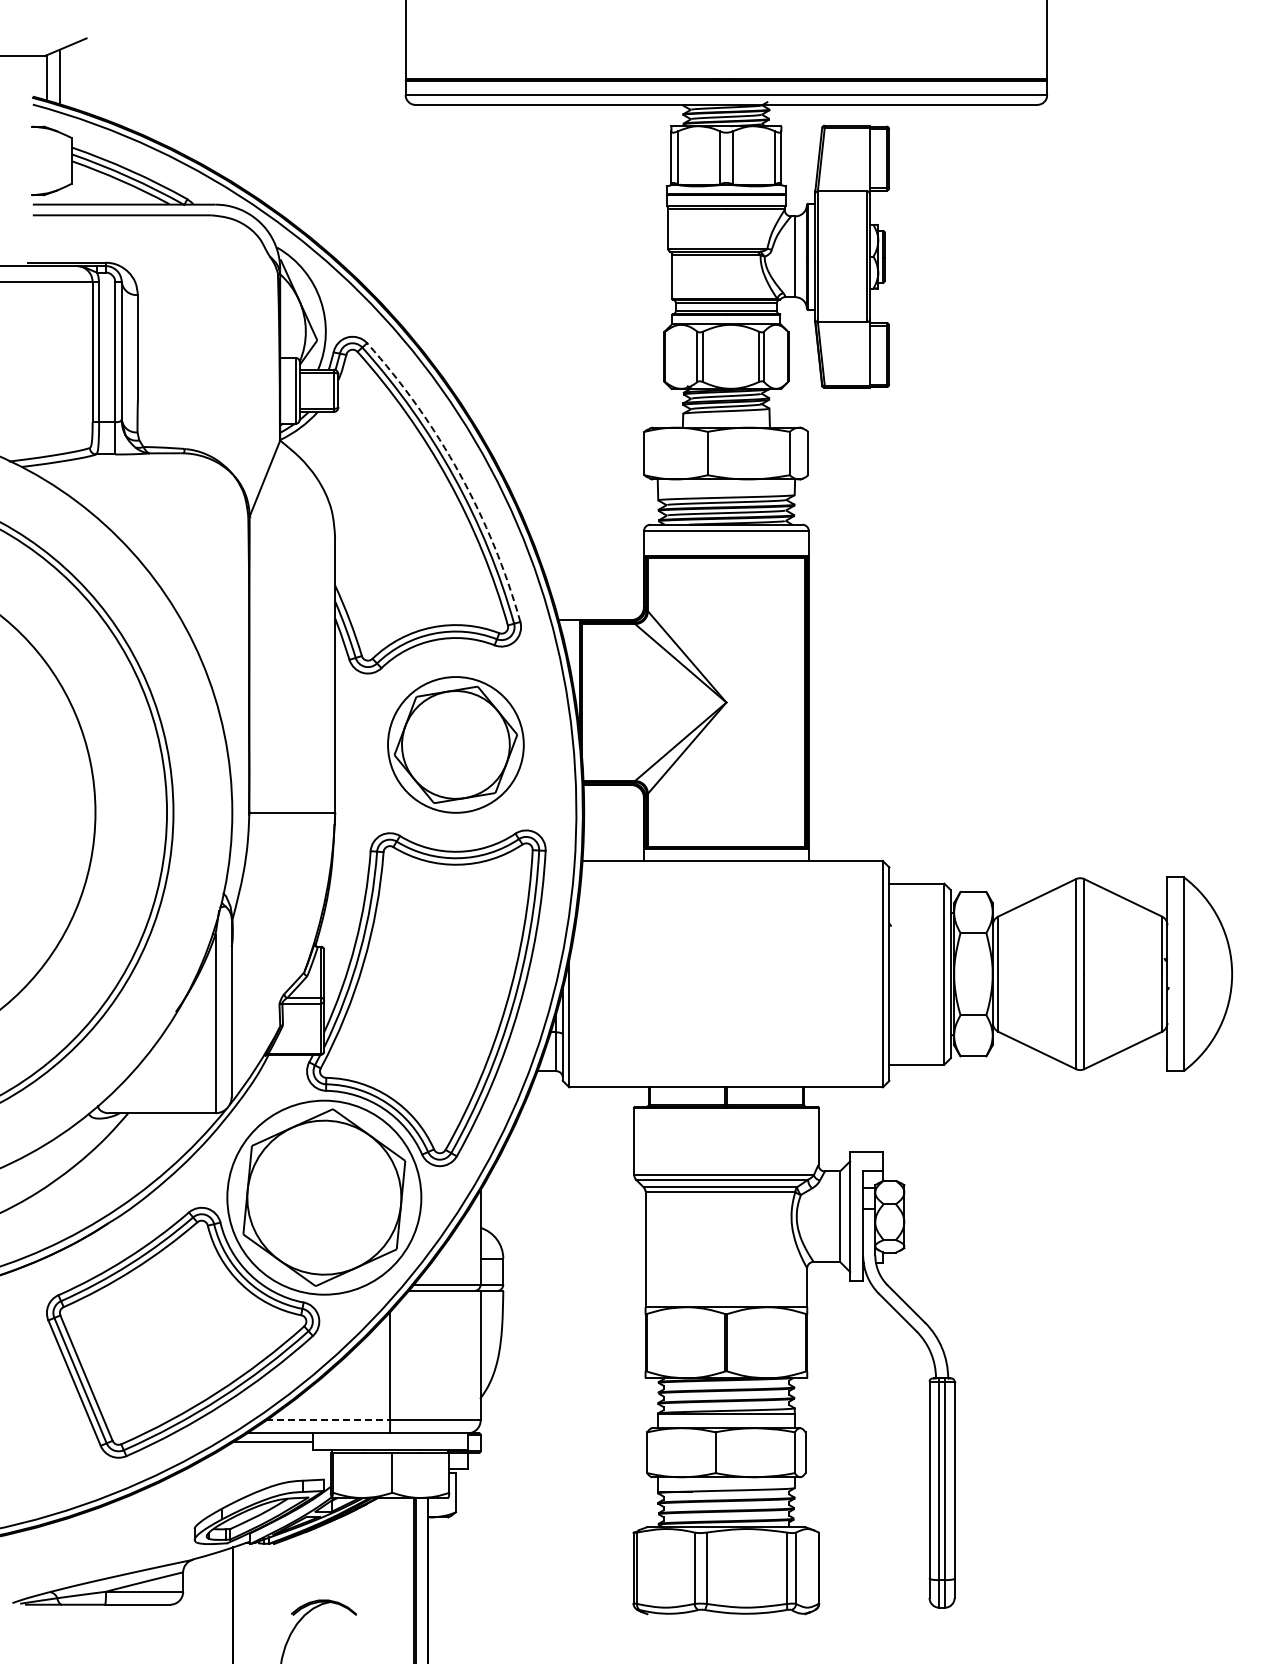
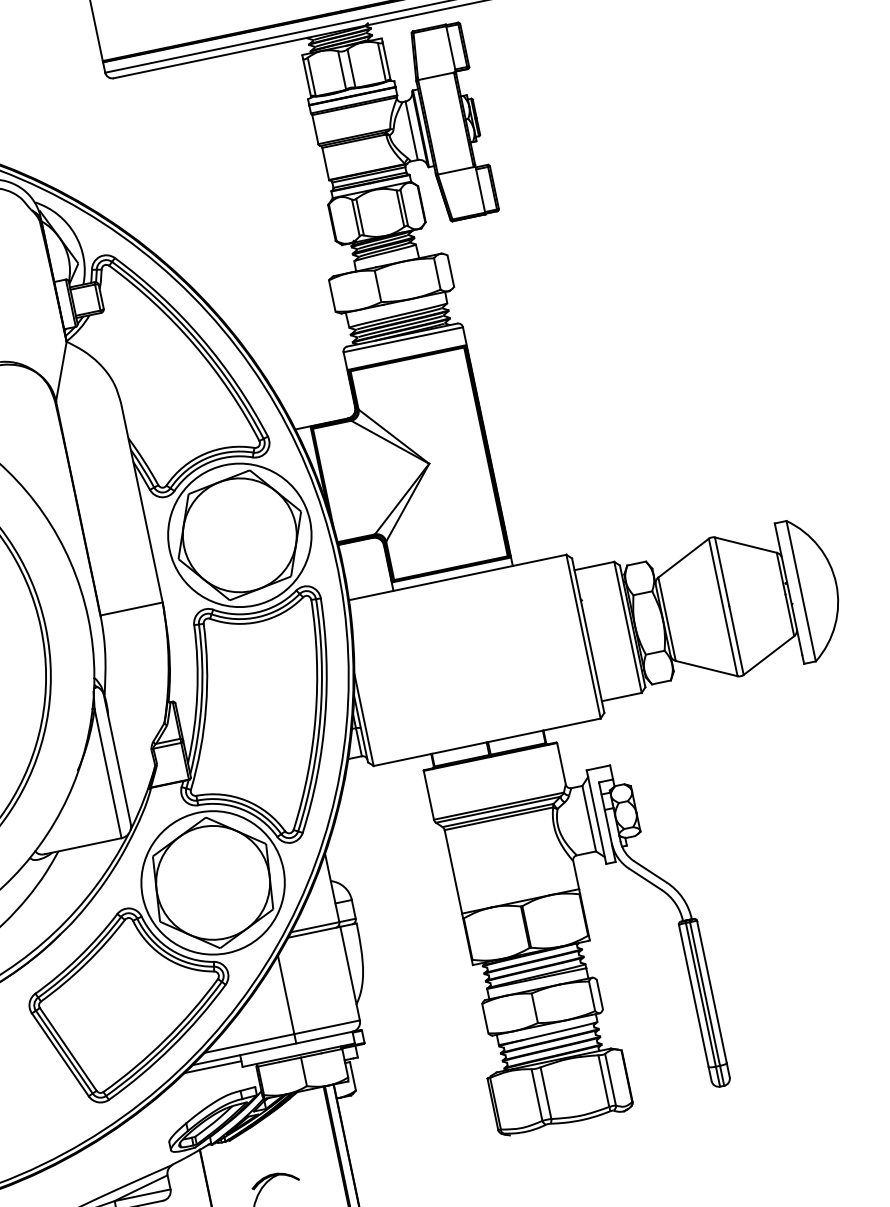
arc: (459, 473) -> (201, 338), dashed -> solid
part: (455, 744) -> (239, 535), size x1.43
line: (328, 1420) -> (249, 1043), dashed -> solid

